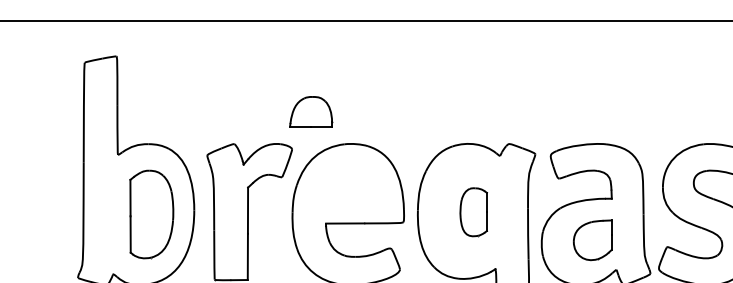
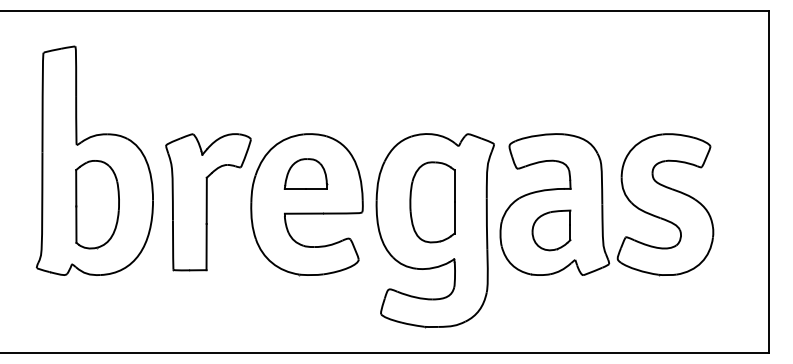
part: (310, 111) -> (305, 173), moved
part: (473, 212) -> (432, 202), size x1.67
part: (151, 214) -> (97, 204), moved

